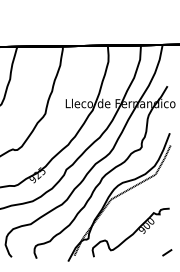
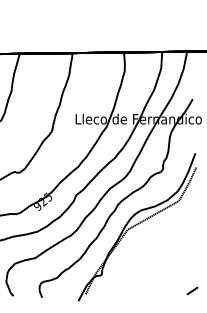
part: (130, 232) -> (150, 267), removed

